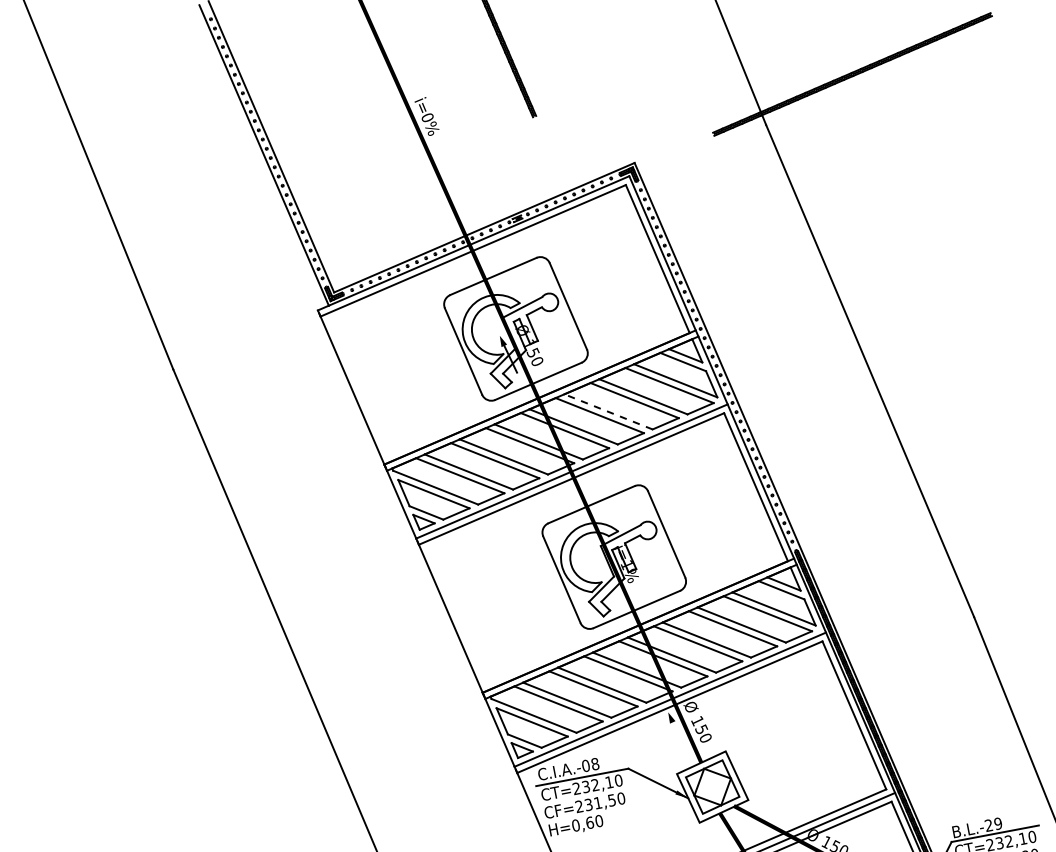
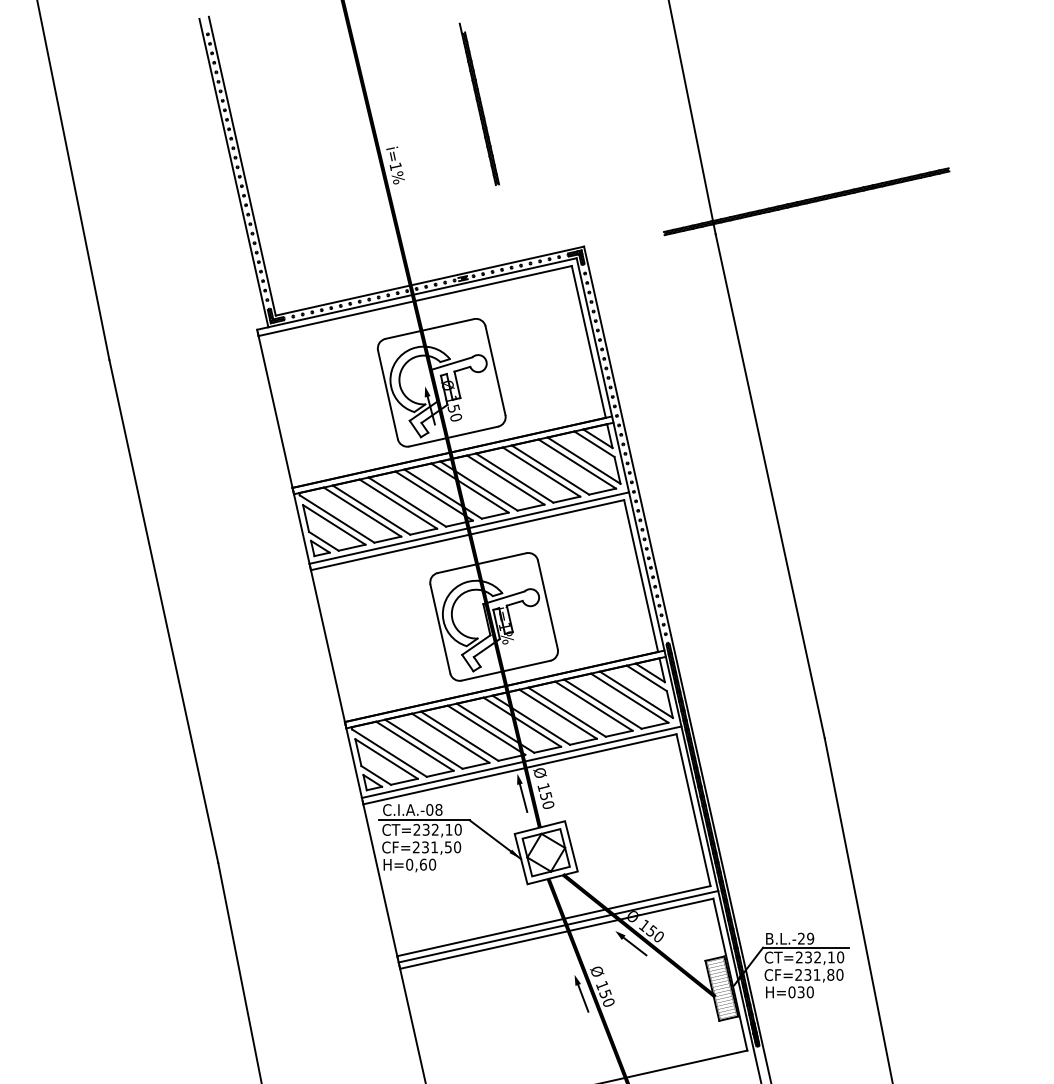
text: (427, 117) -> (395, 166), i=0%%% -> i=1%%%
line: (608, 412) -> (514, 478), dashed -> solid
line: (678, 735) -> (523, 797), added

